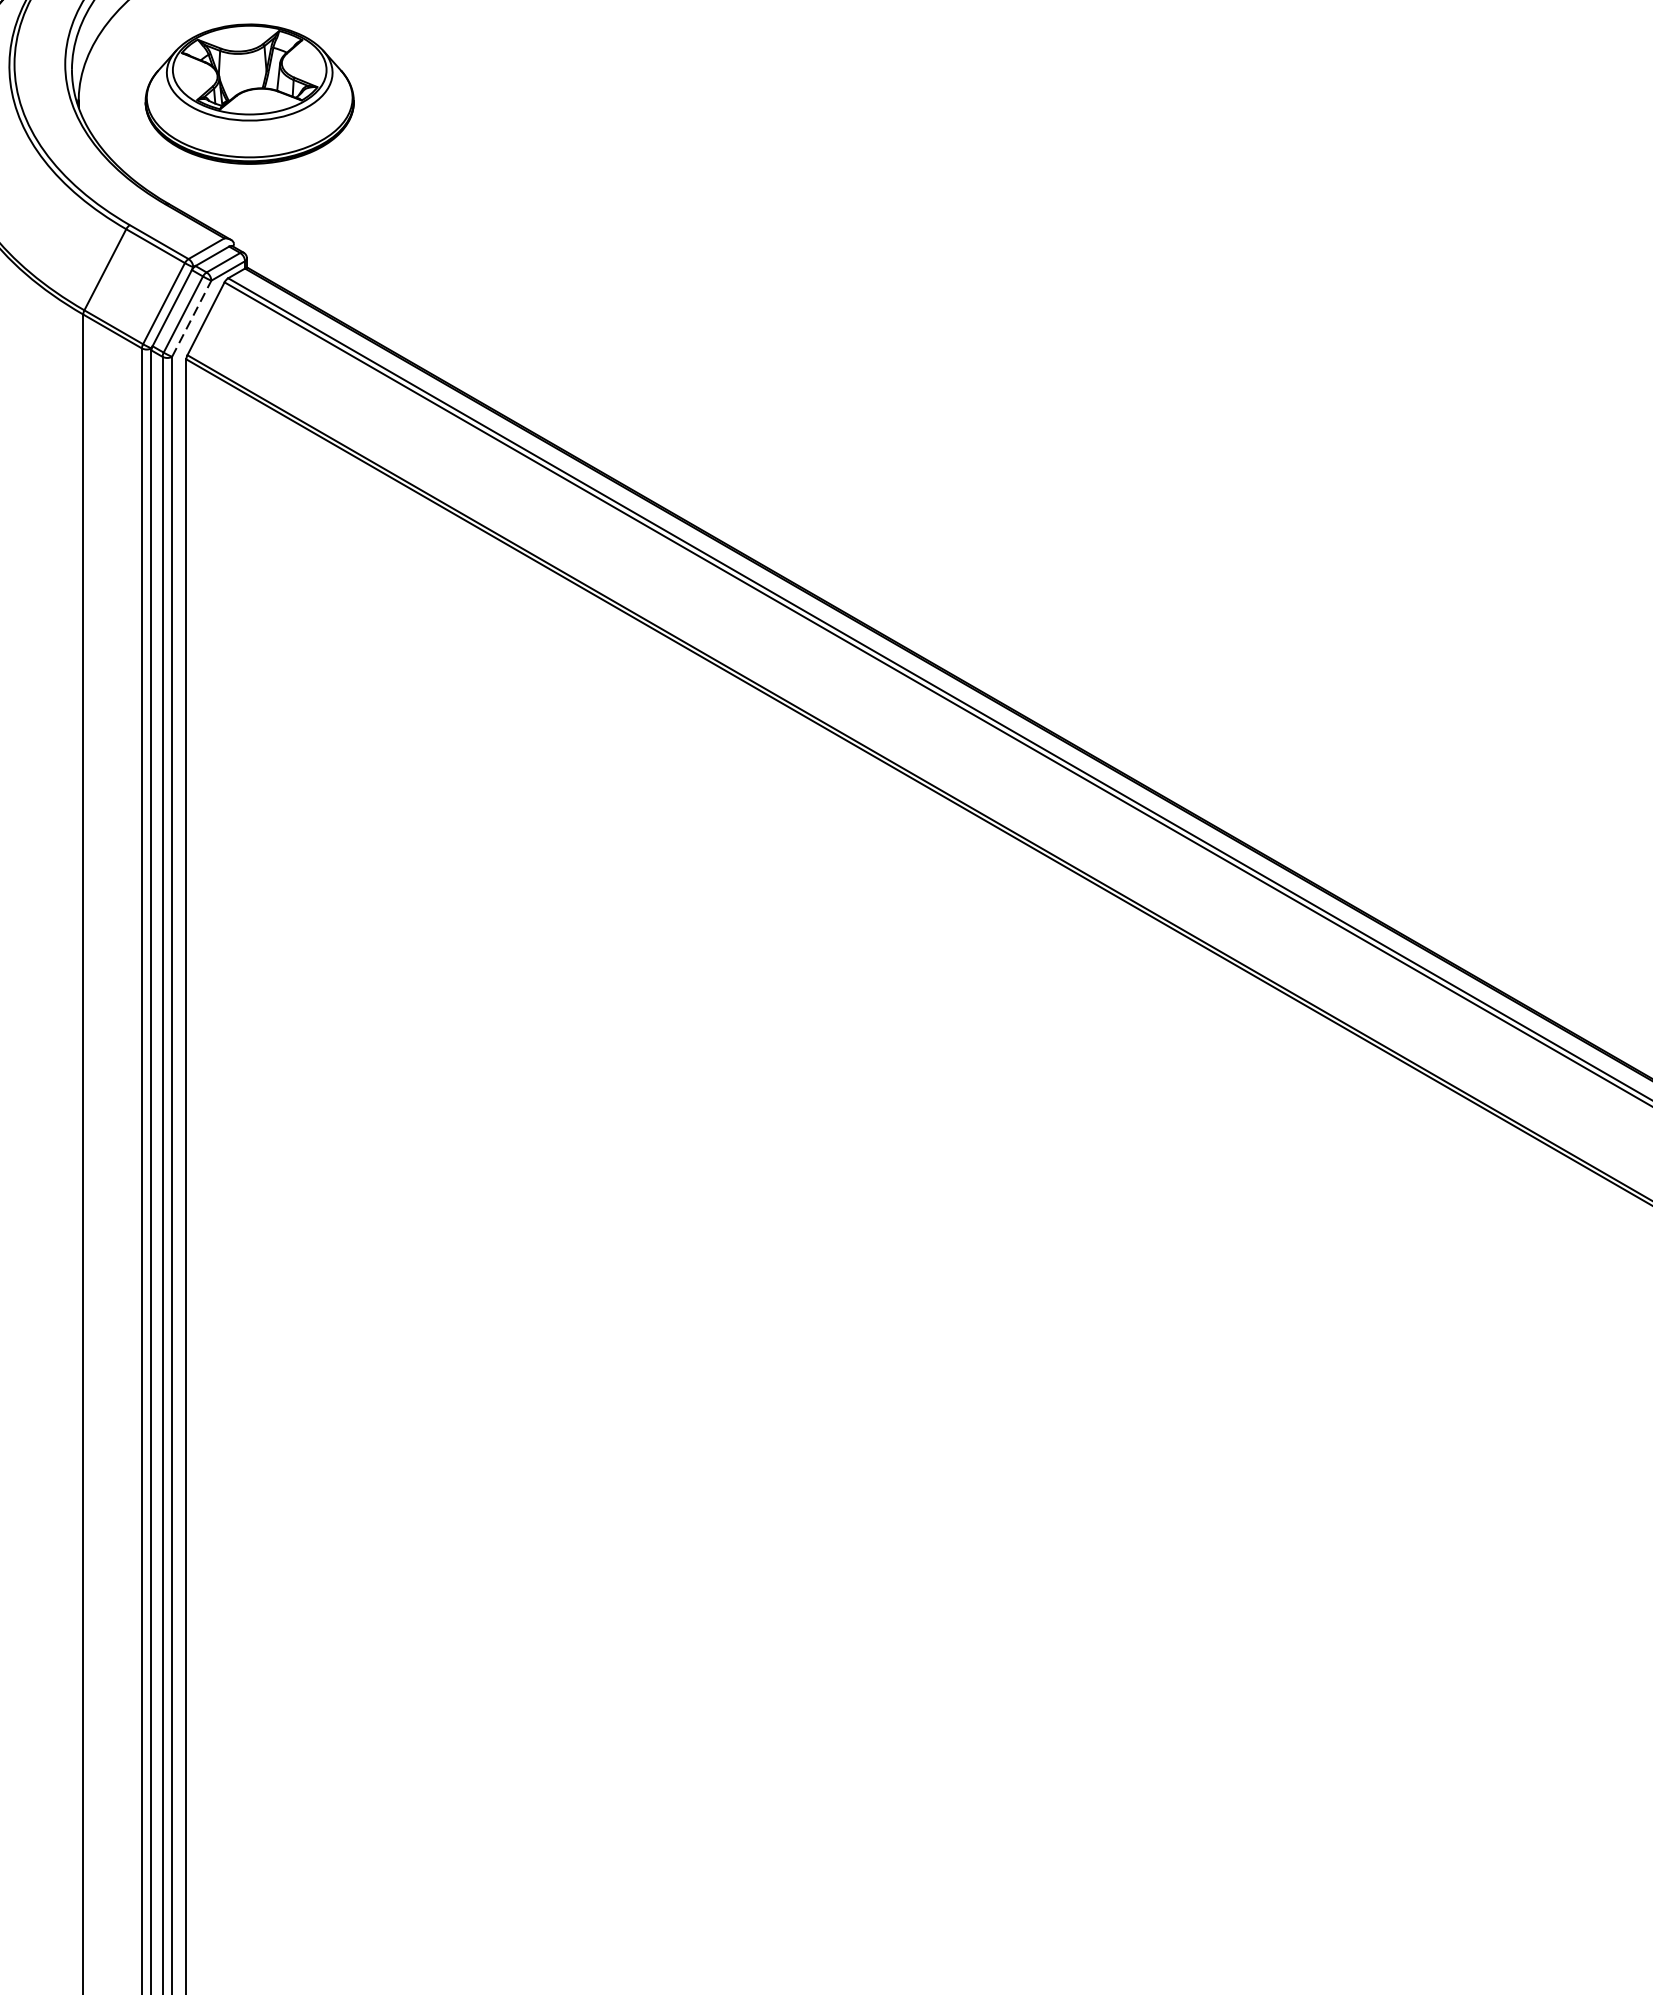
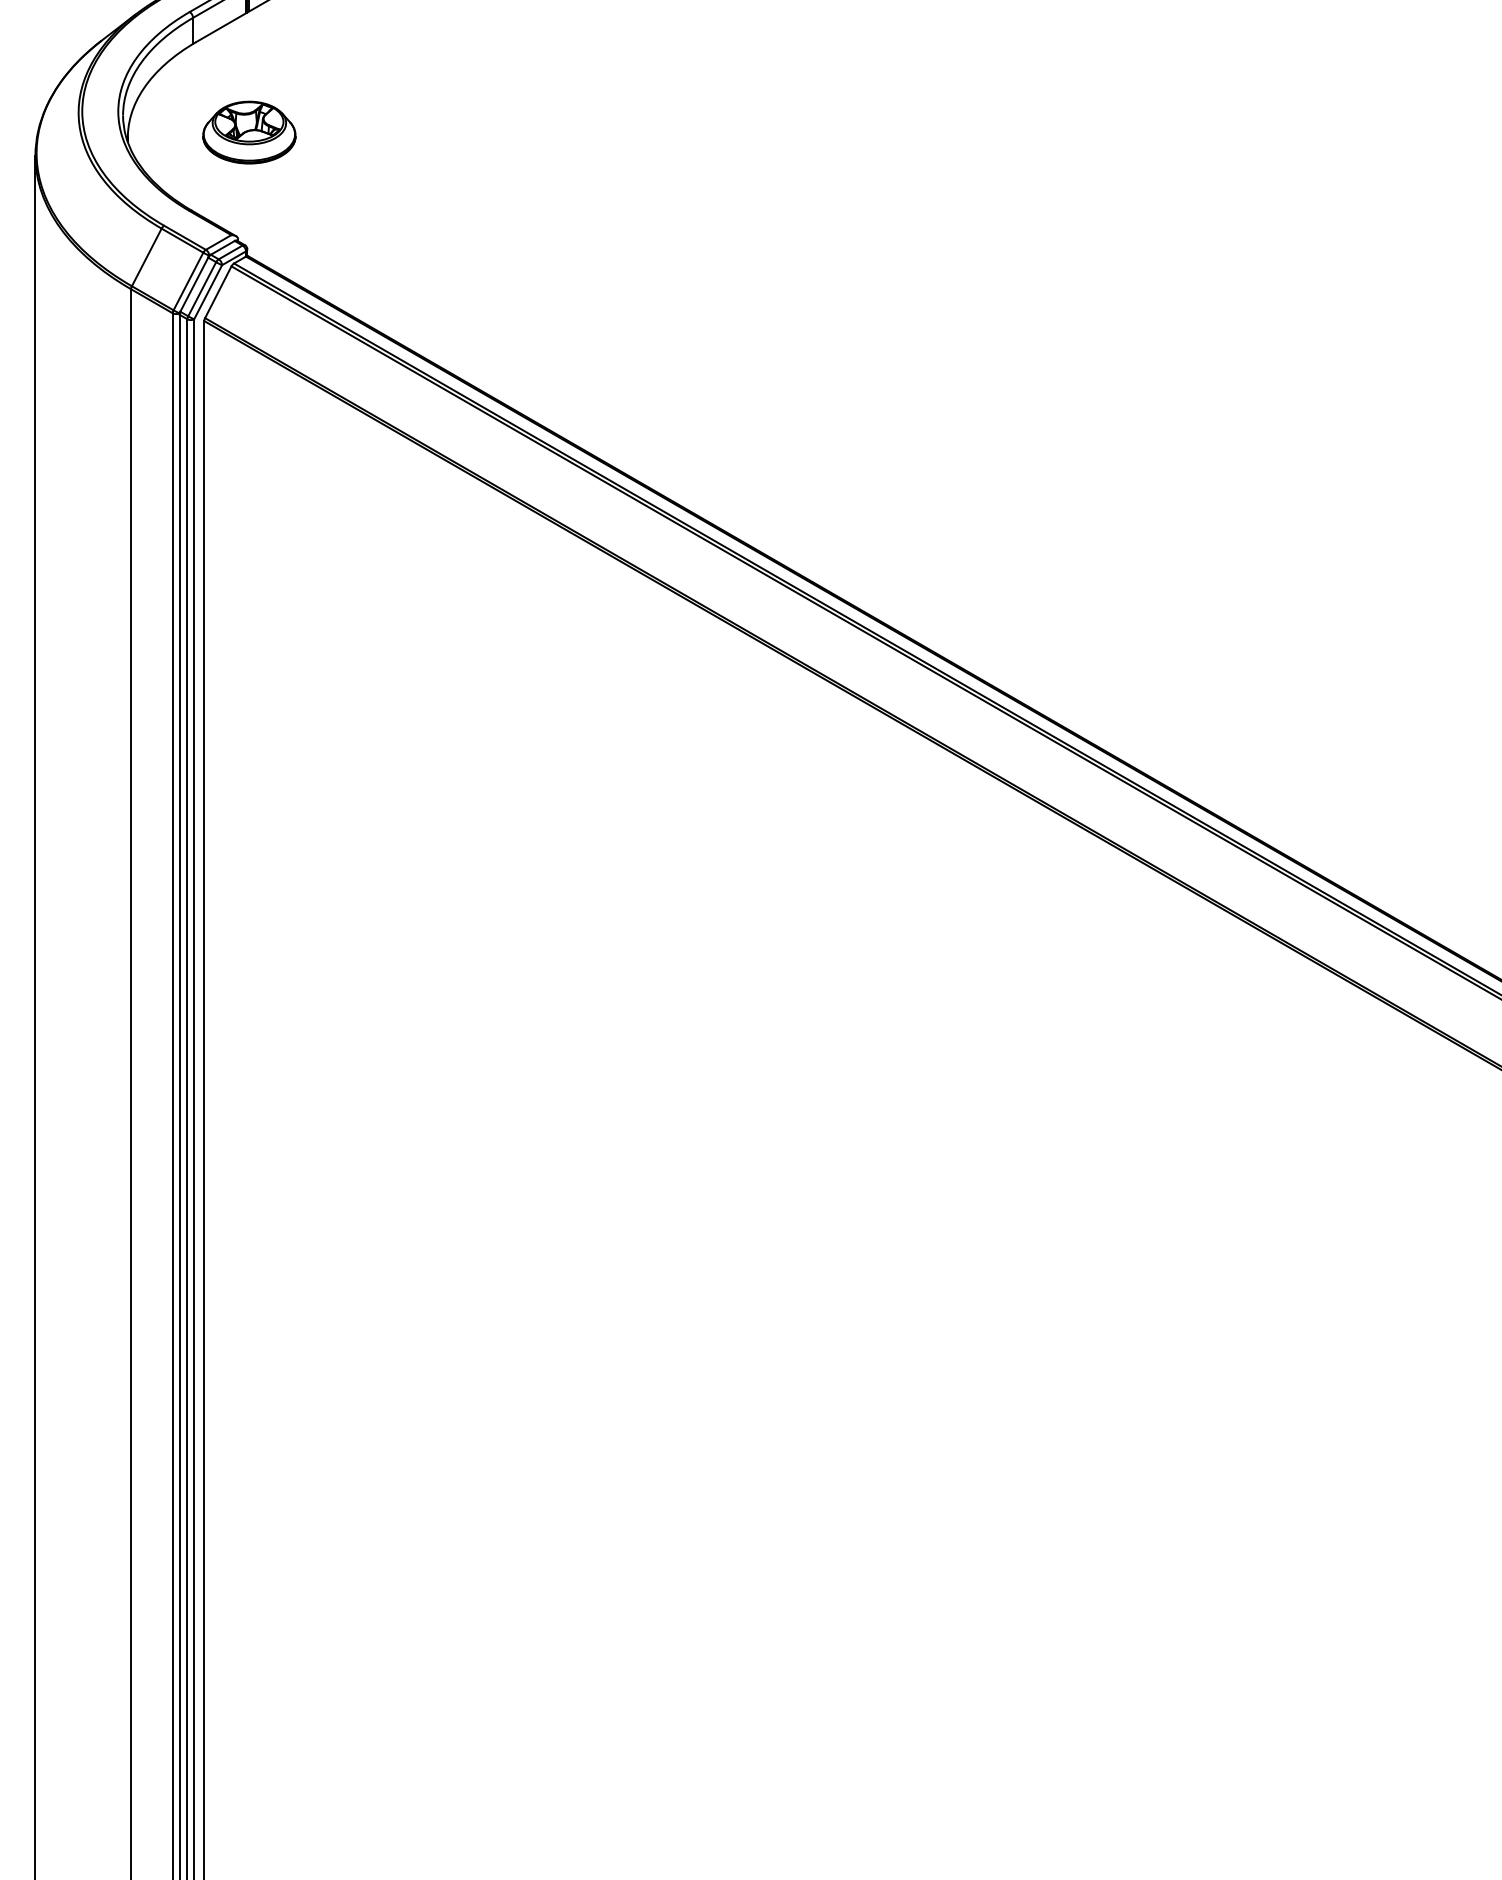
part: (249, 93) -> (249, 132), size x0.62
line: (192, 317) -> (208, 291), dashed -> solid

